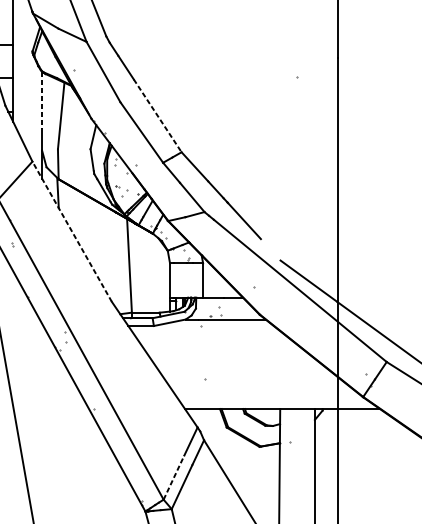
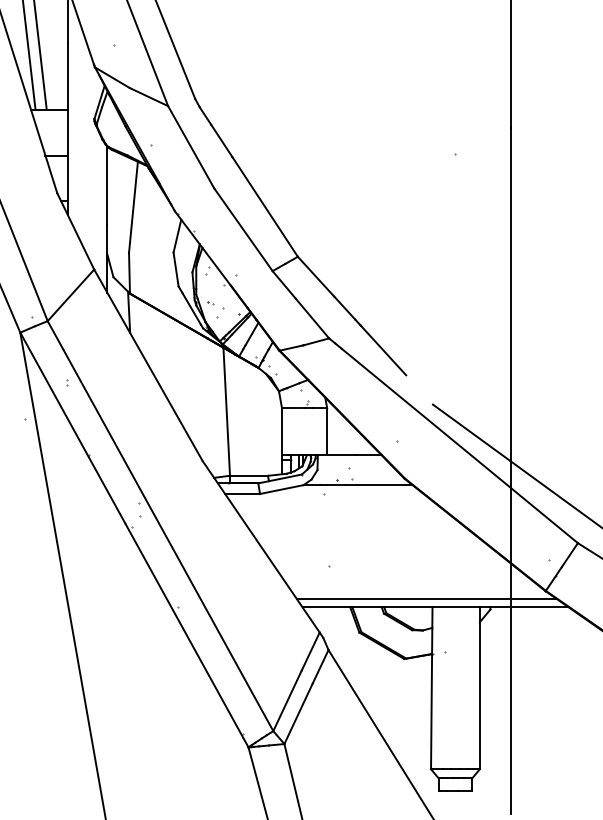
line: (42, 100) -> (107, 186), dashed -> solid
line: (157, 116) -> (265, 207), dashed -> solid
line: (72, 231) -> (148, 364), dashed -> solid
line: (276, 403) -> (427, 599), added
line: (174, 477) -> (287, 700), dashed -> solid

